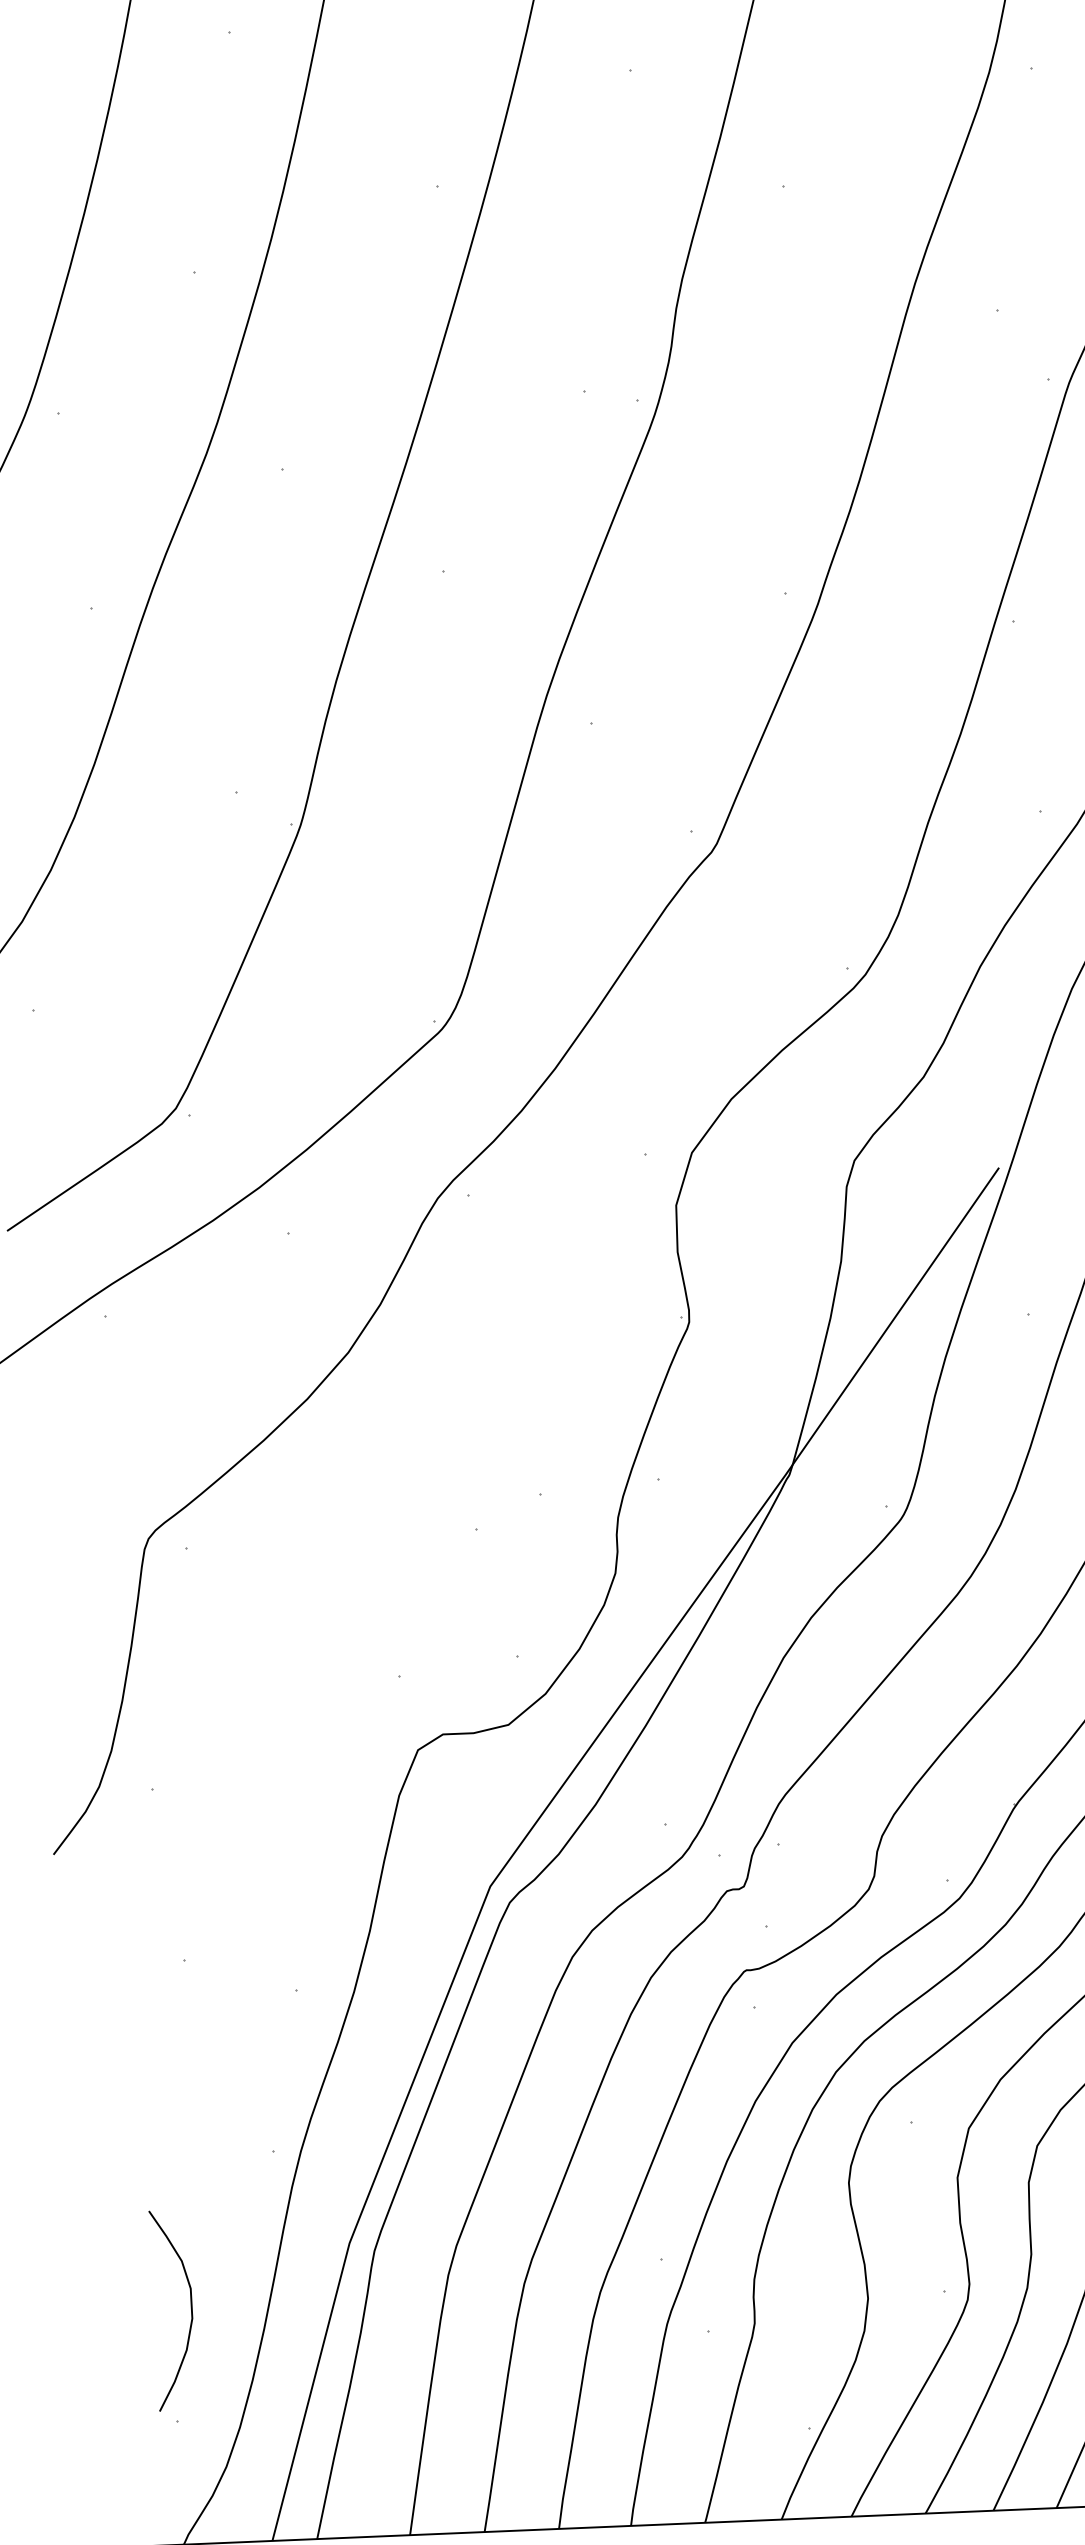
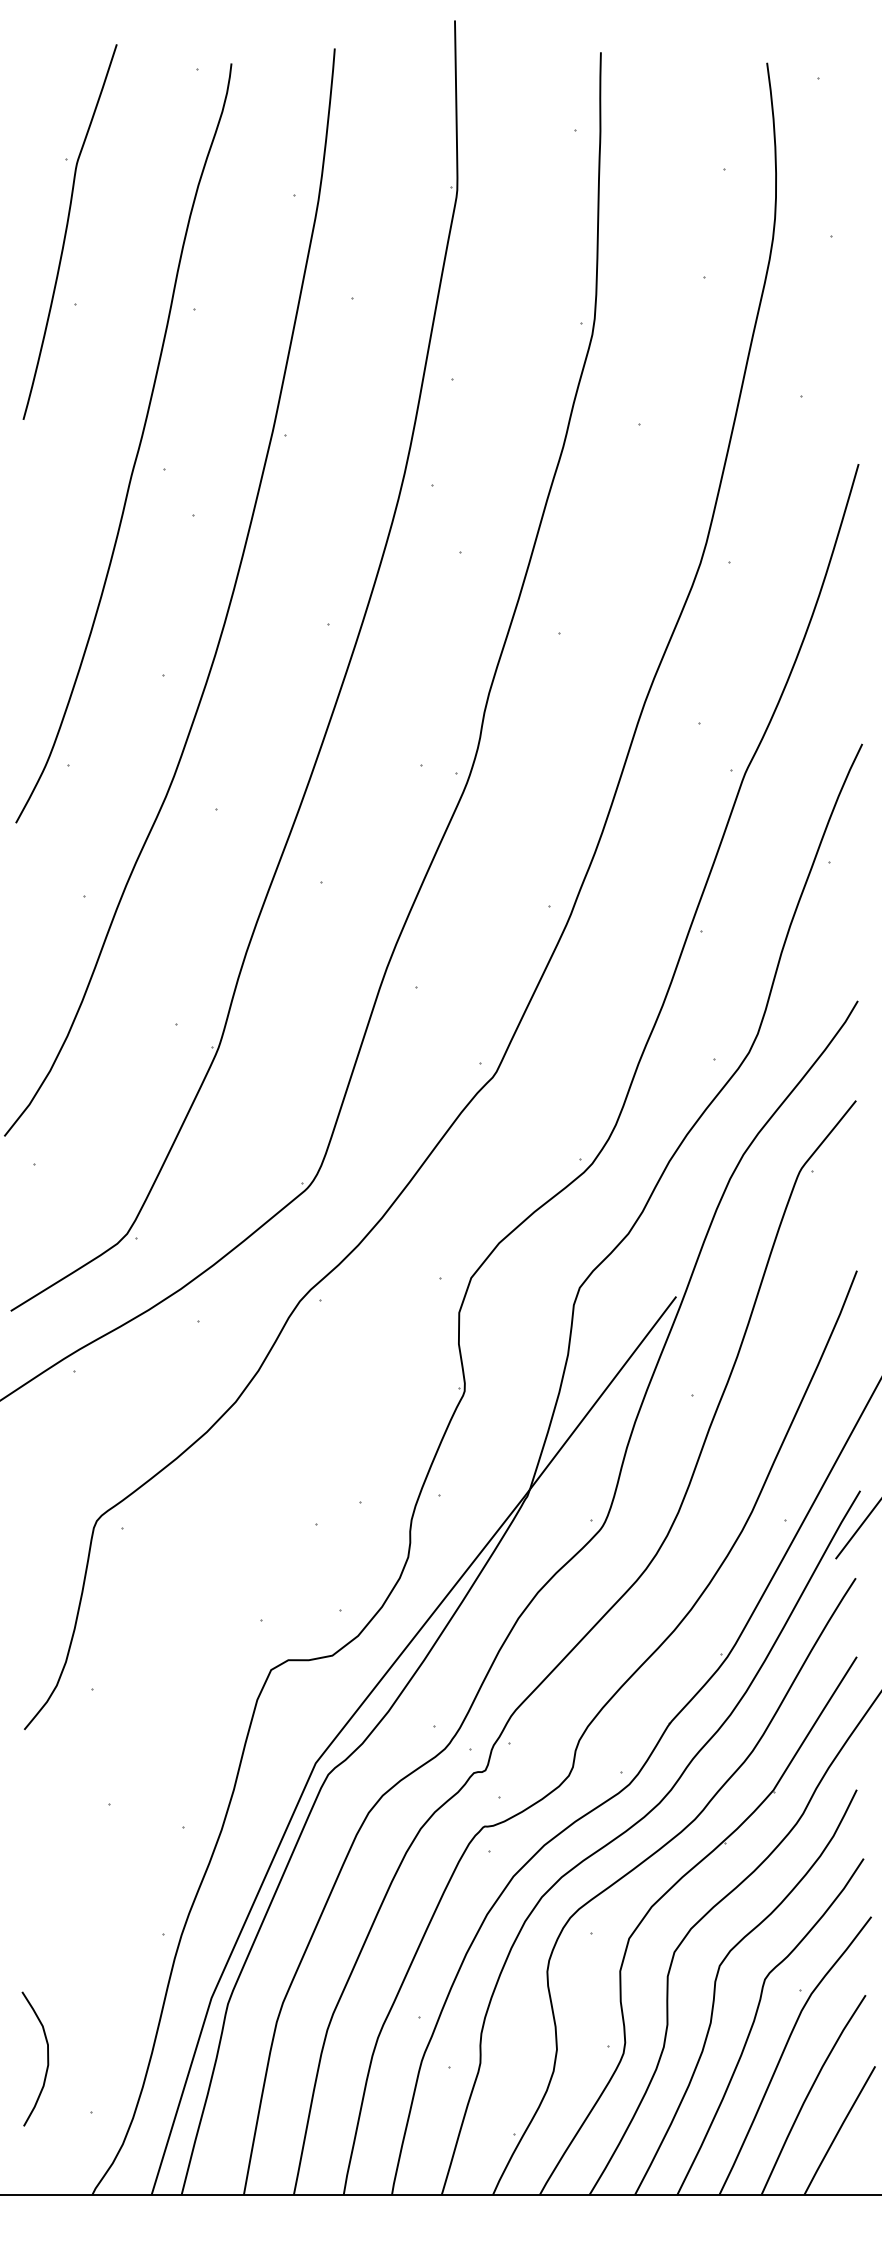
curve: (190, 2308) -> (47, 2058), moved

